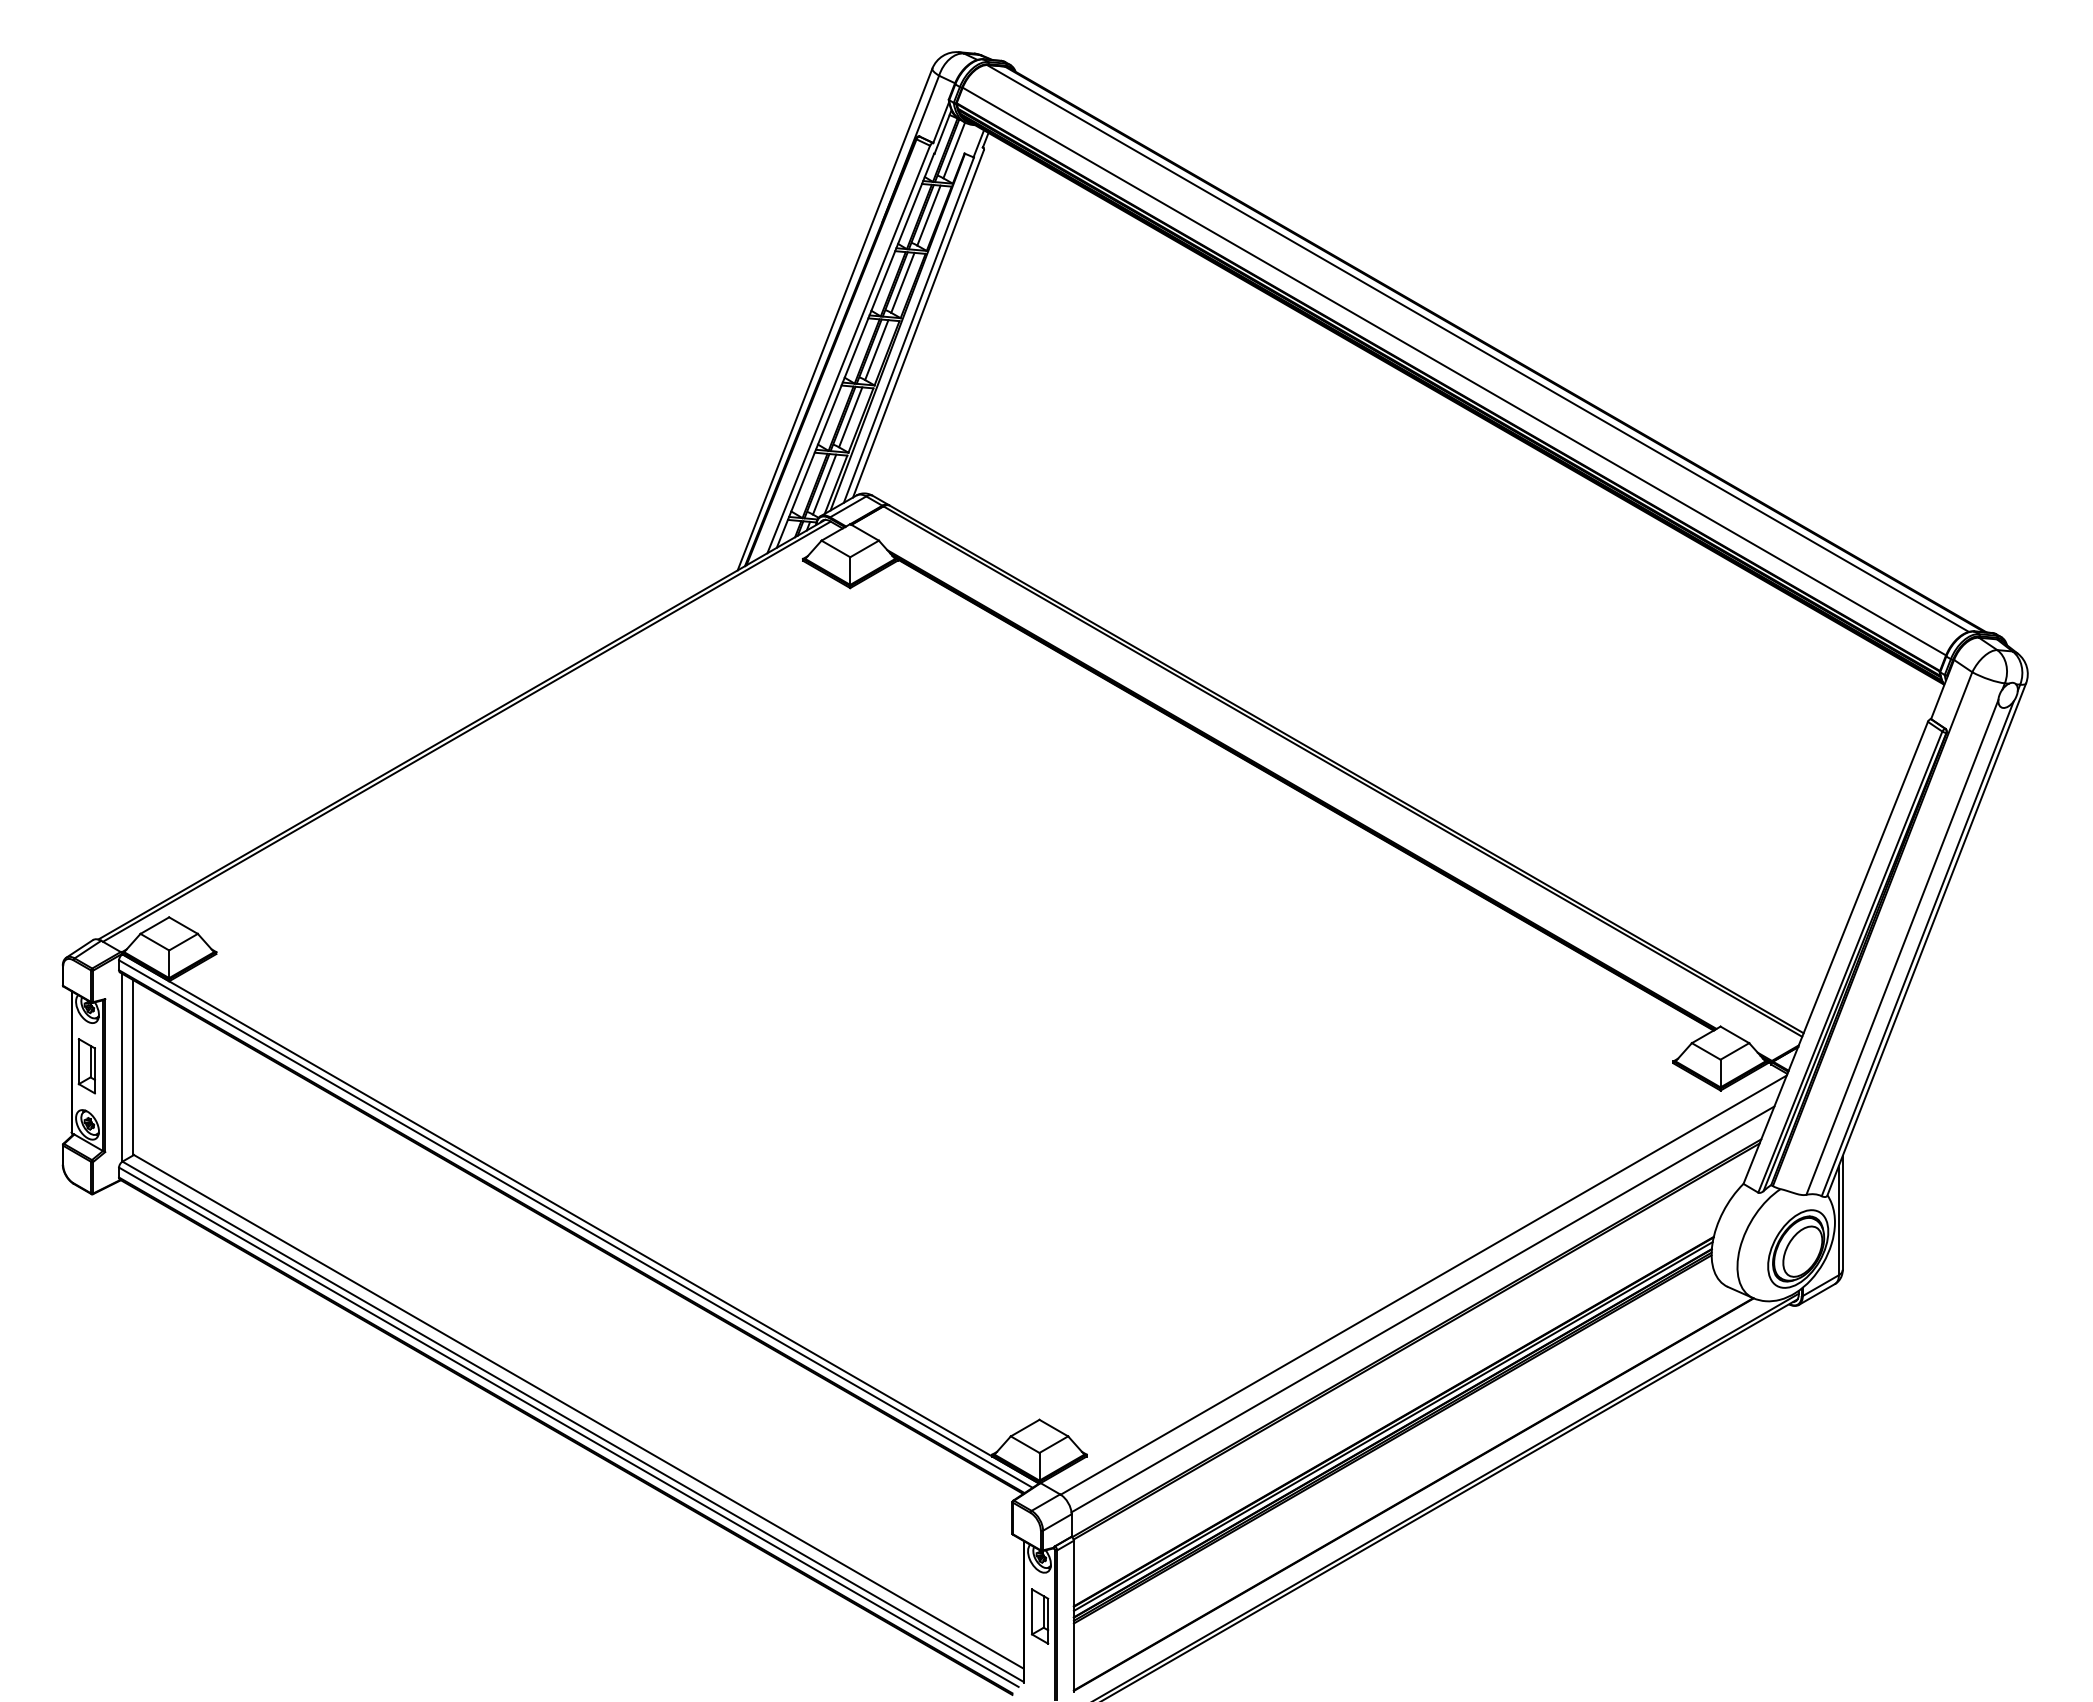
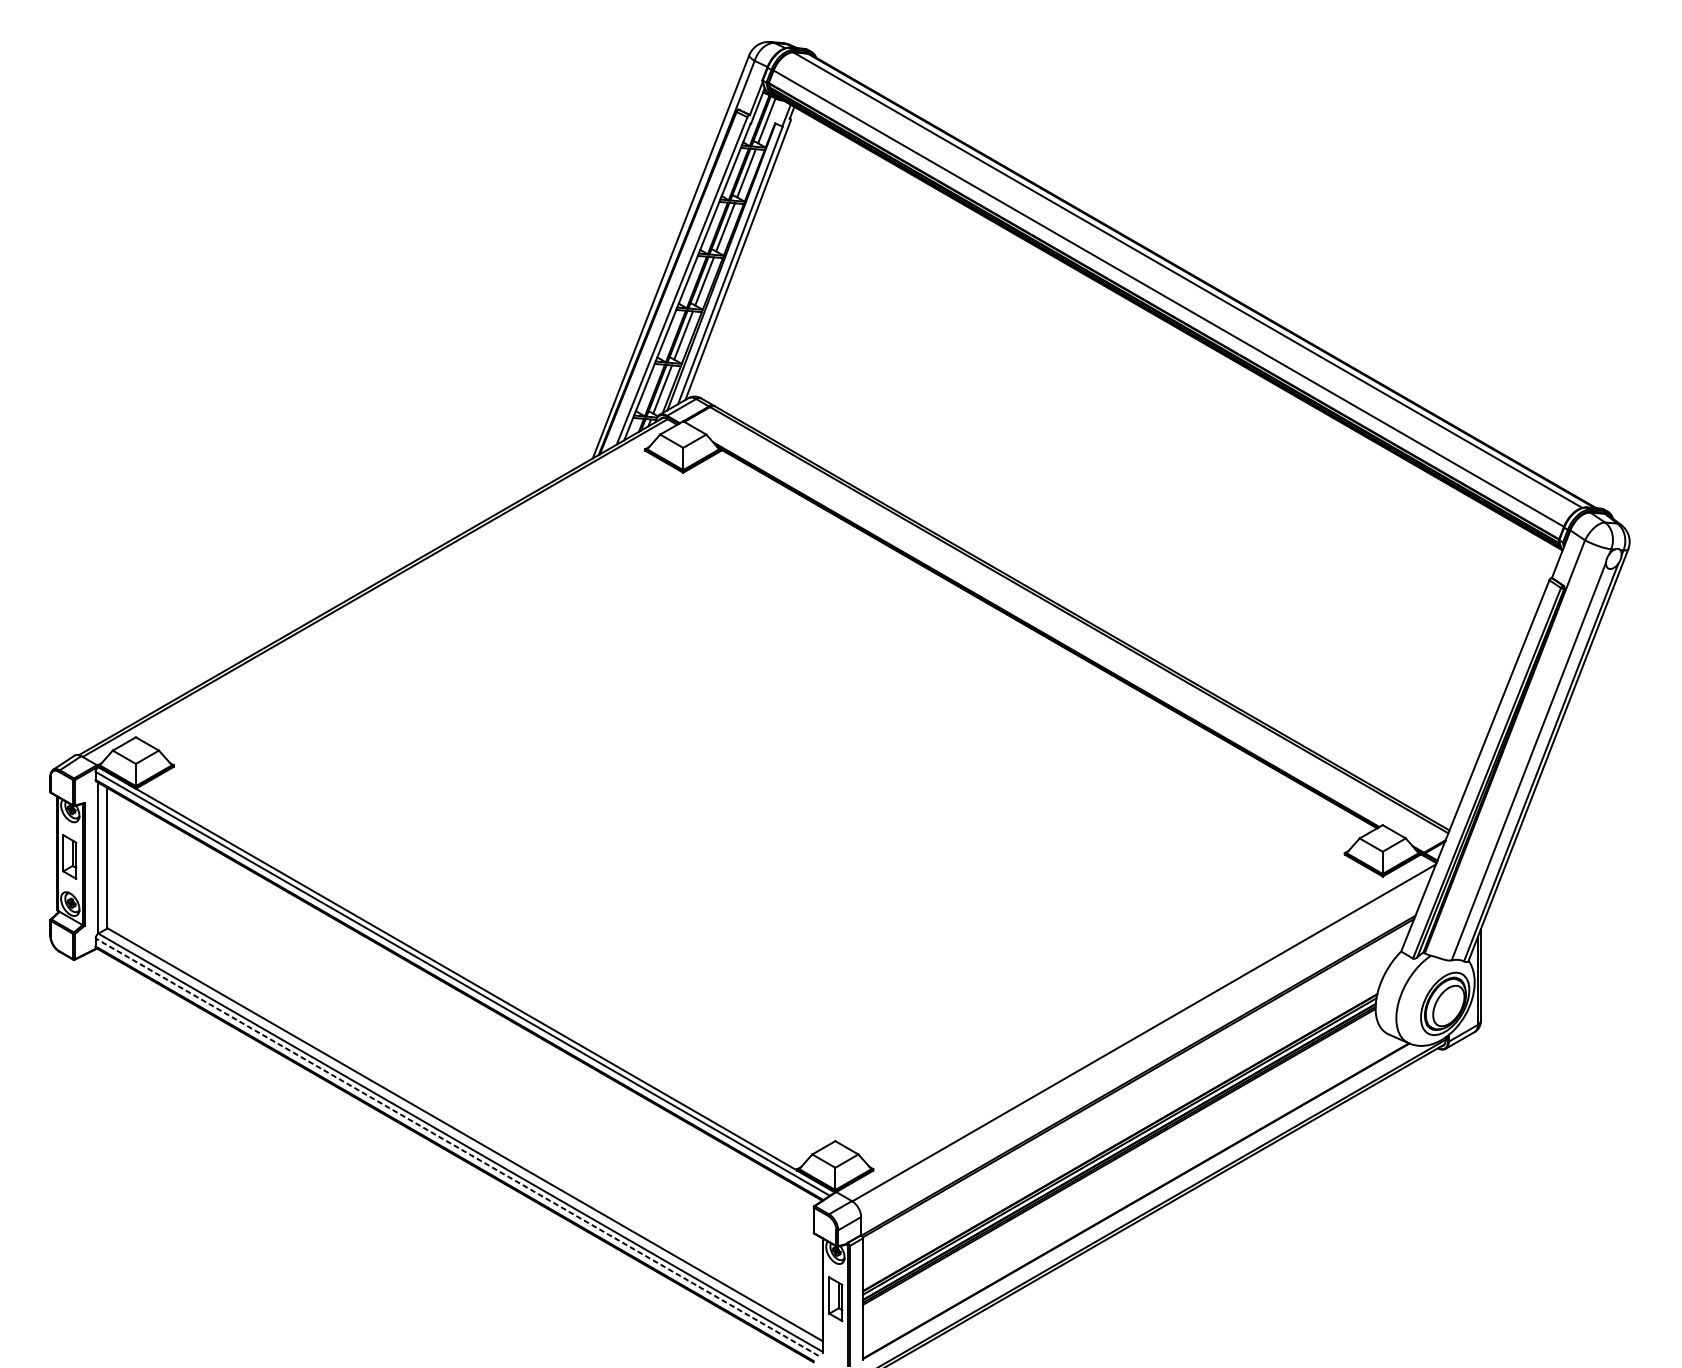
line: (1422, 1309) -> (1143, 1052), removed
line: (568, 1427) -> (456, 1147), solid -> dashed

